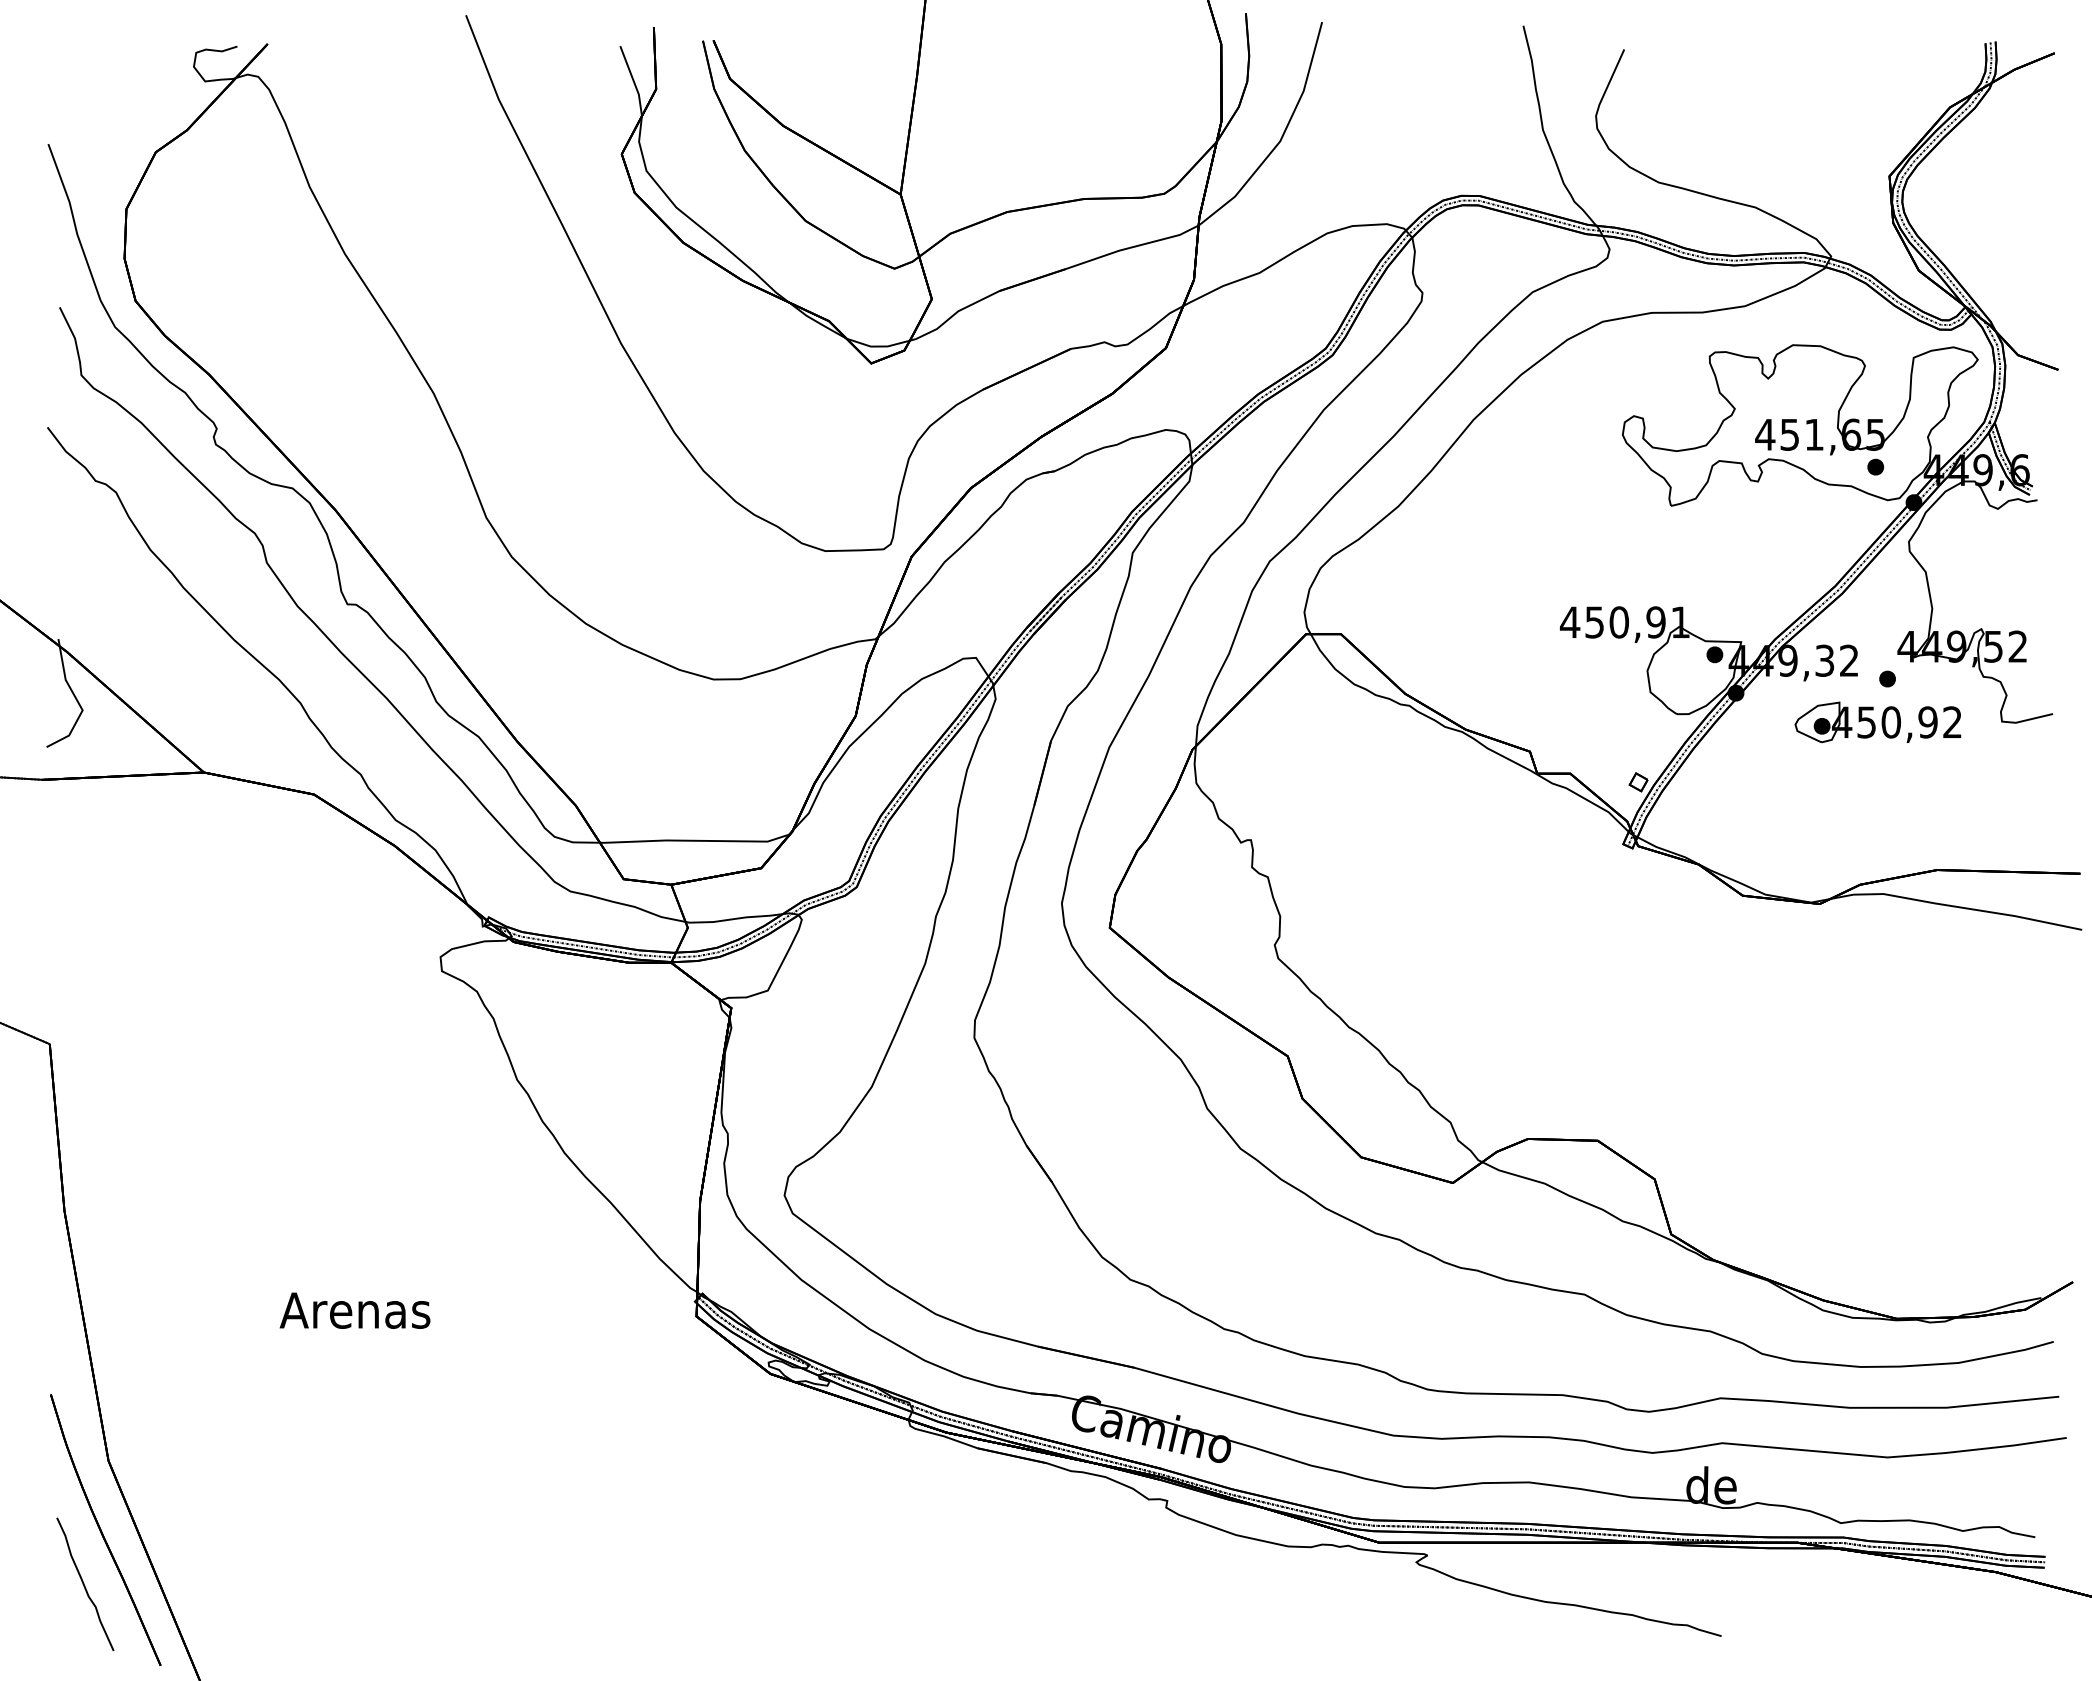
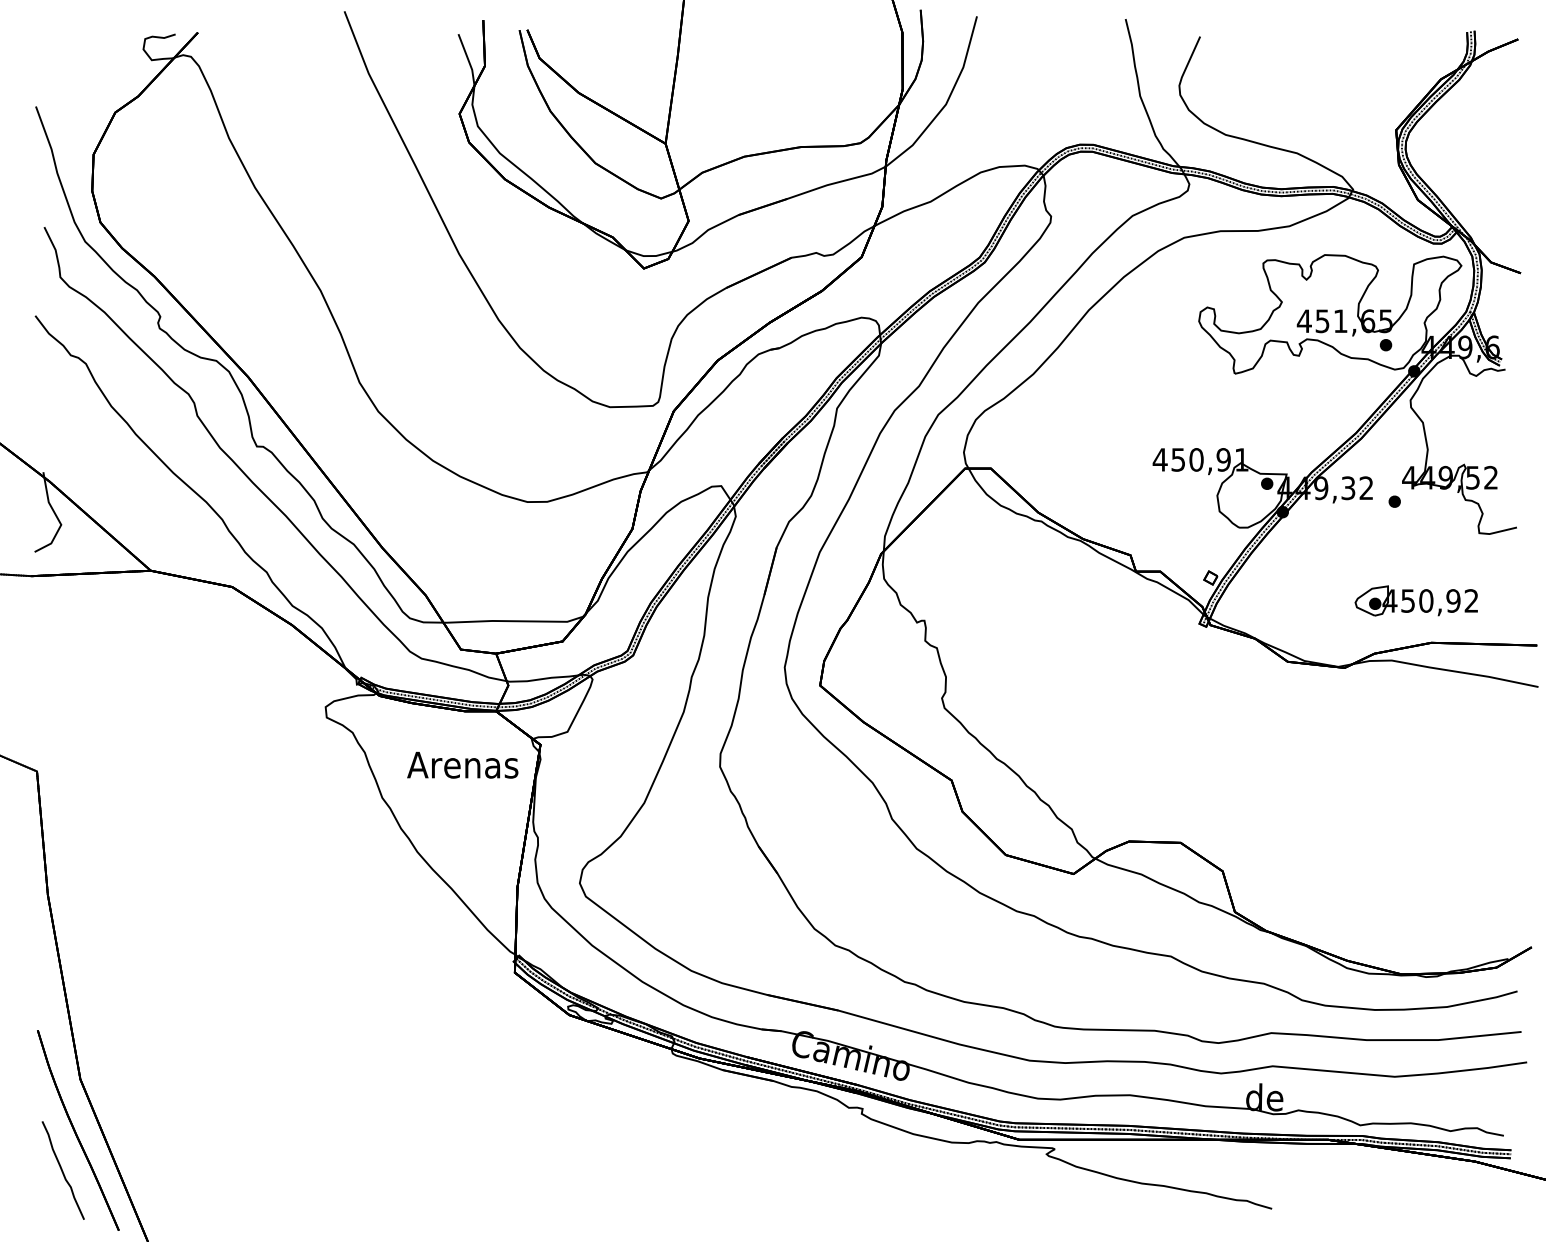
part: (1877, 722) -> (1416, 601), moved
text: (354, 1310) -> (462, 765), moved

